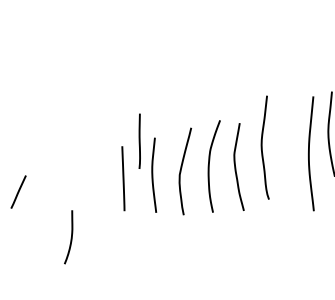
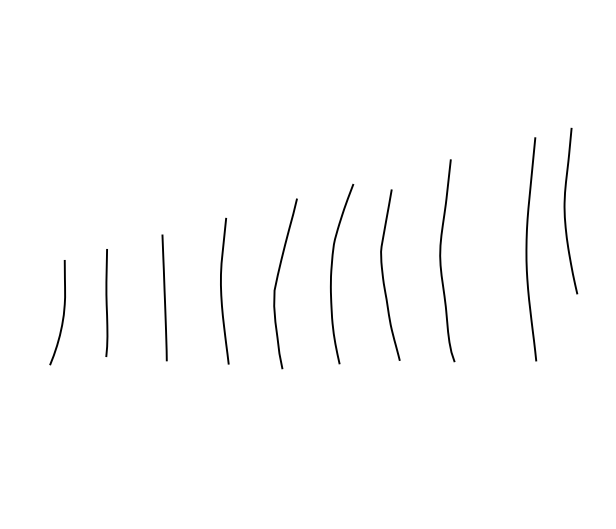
line: (139, 140) -> (106, 301), moved
curve: (262, 147) -> (441, 260), moved
curve: (70, 237) -> (61, 313), moved

